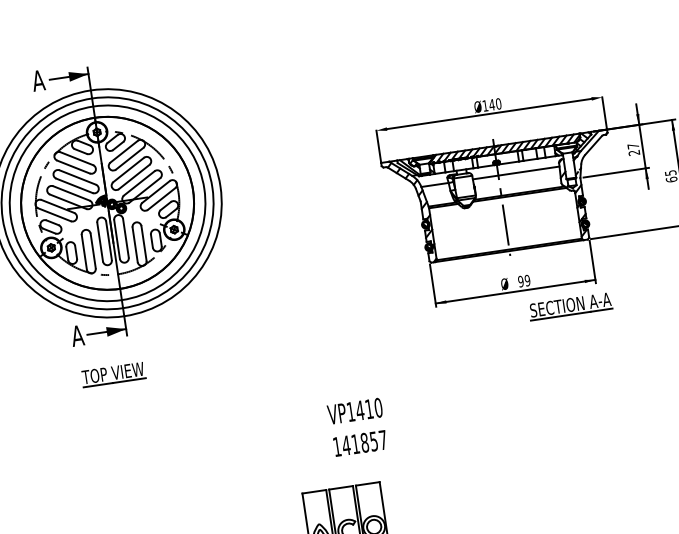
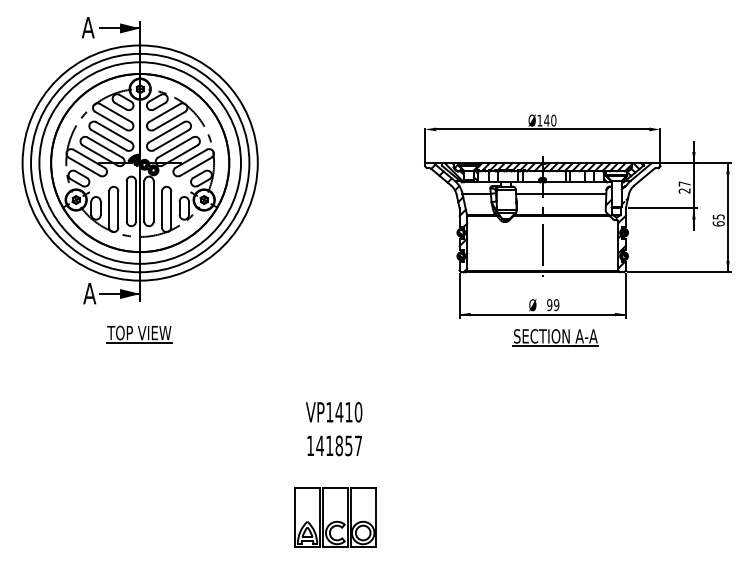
part: (570, 306) -> (555, 337), moved
part: (113, 374) -> (139, 334), moved
text: (357, 427) -> (334, 429), moved

